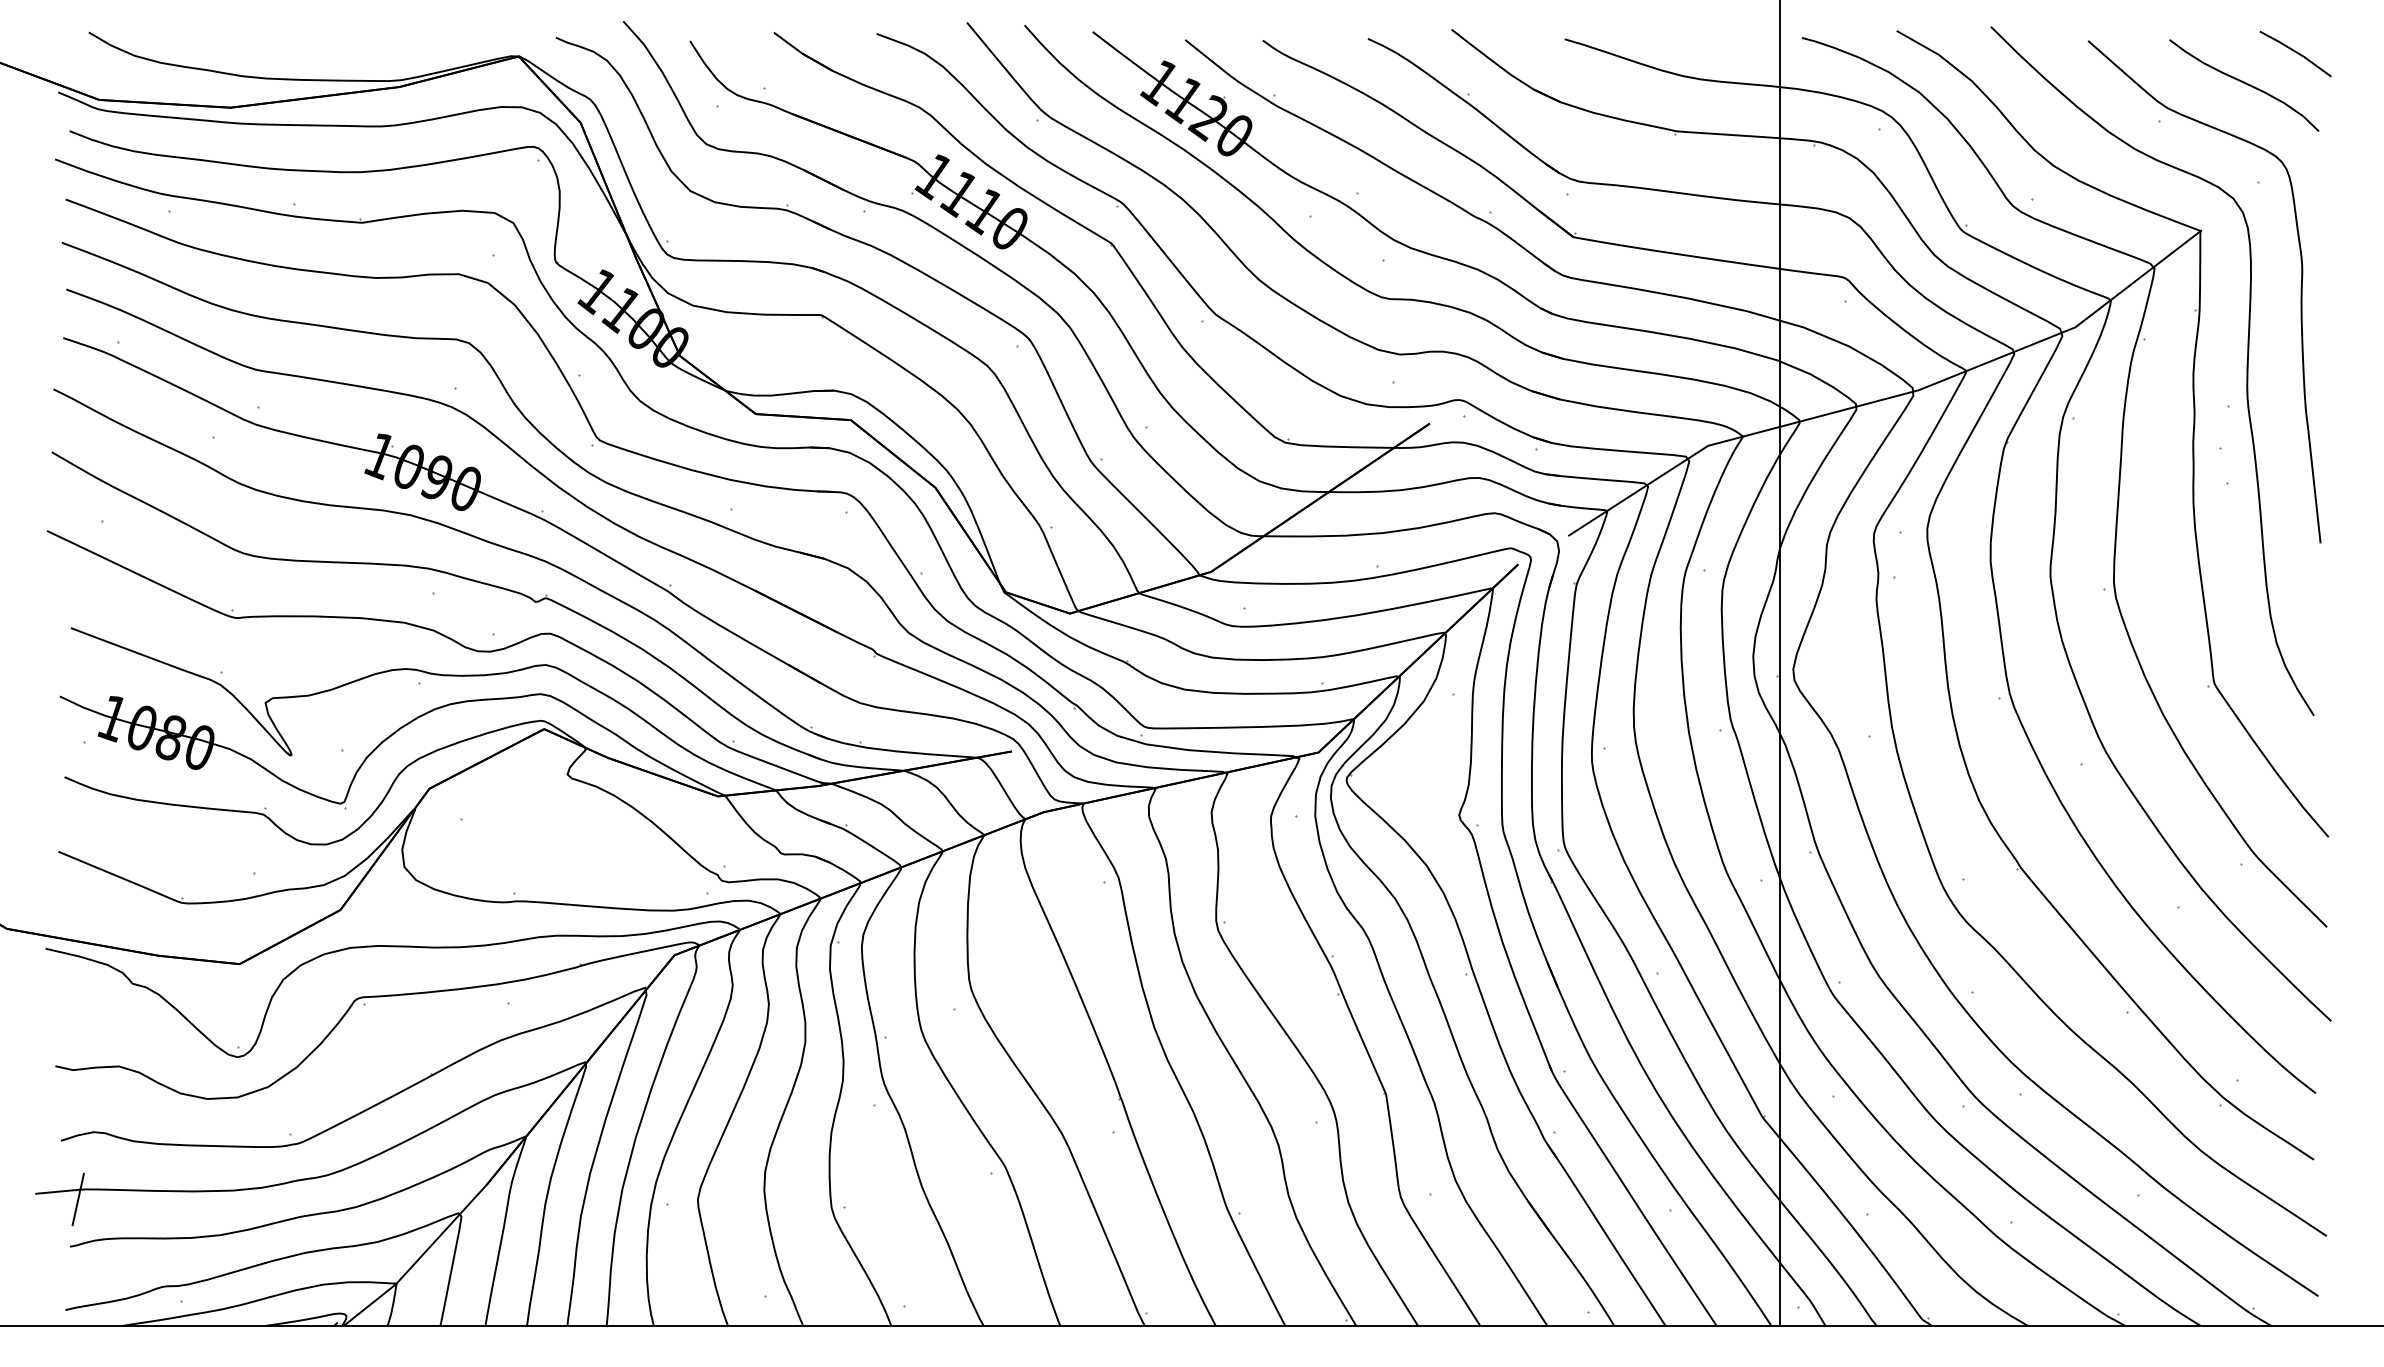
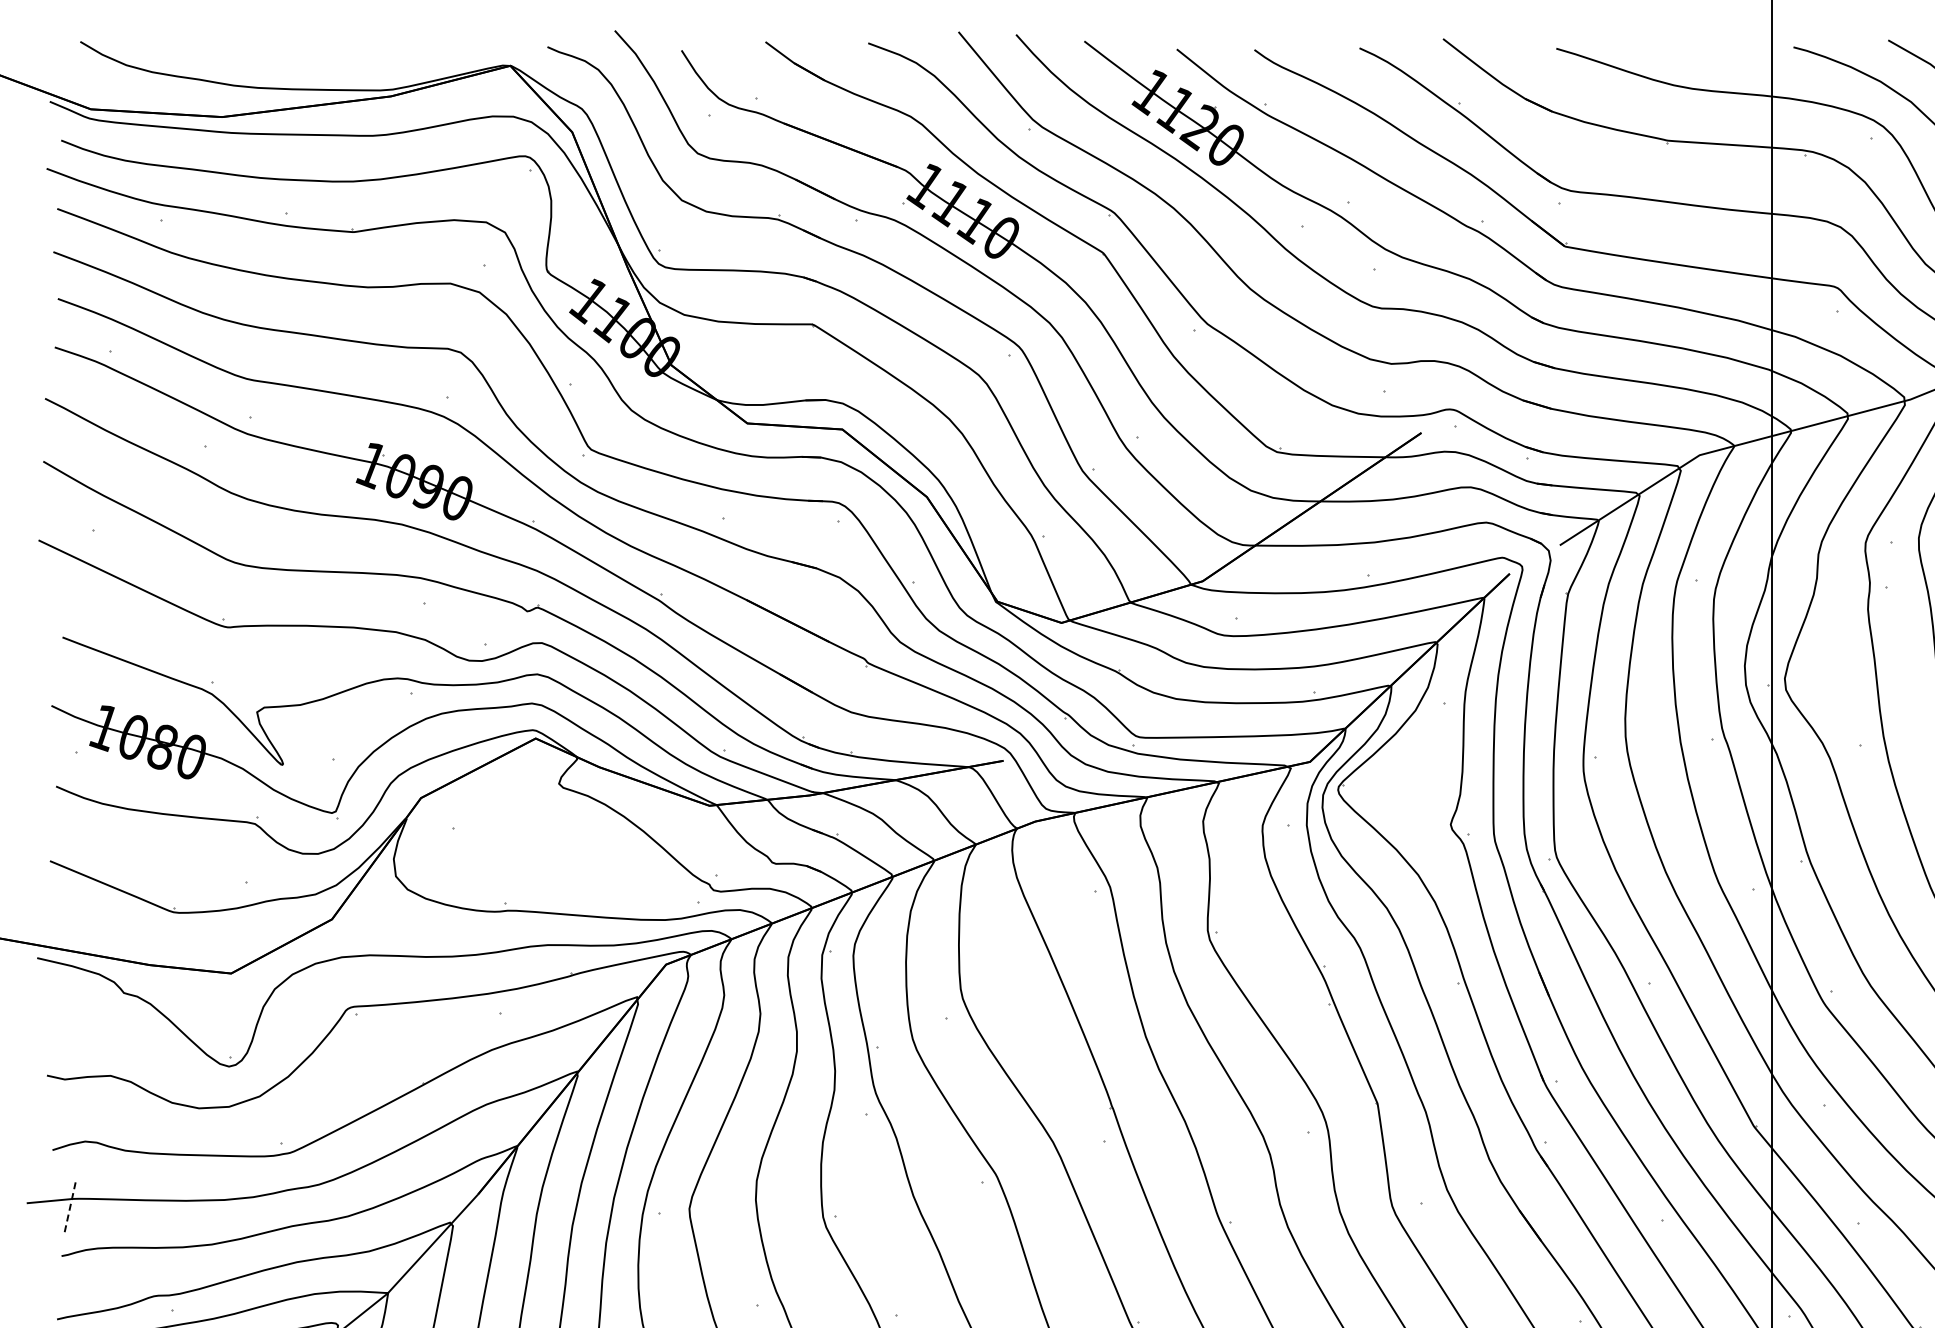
line: (78, 1200) -> (70, 1209), solid -> dashed

